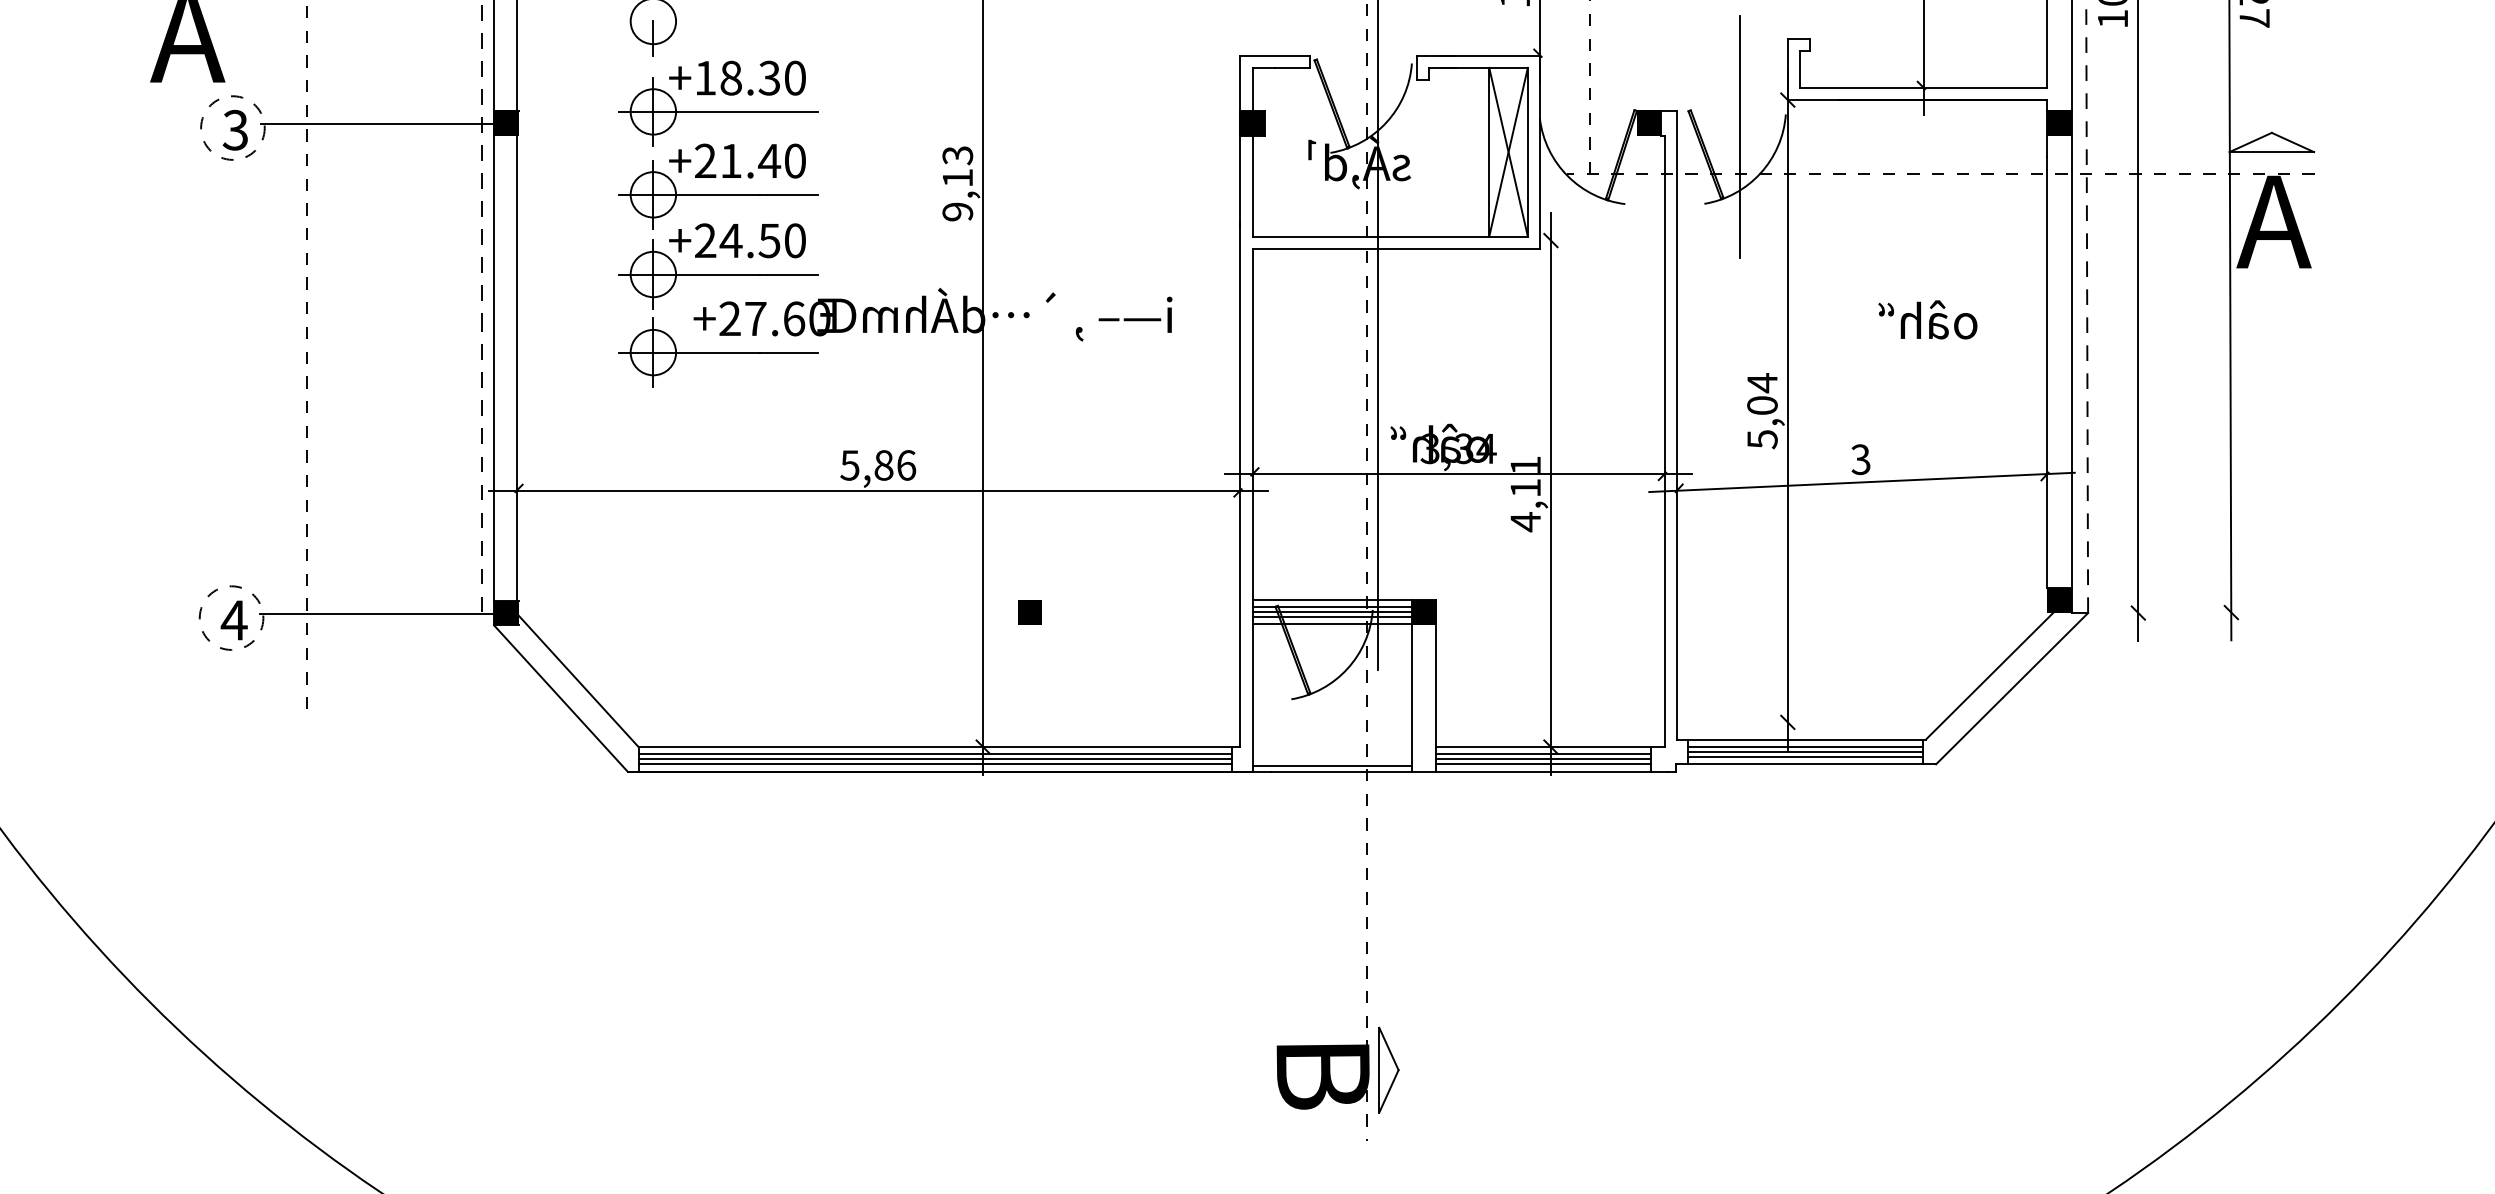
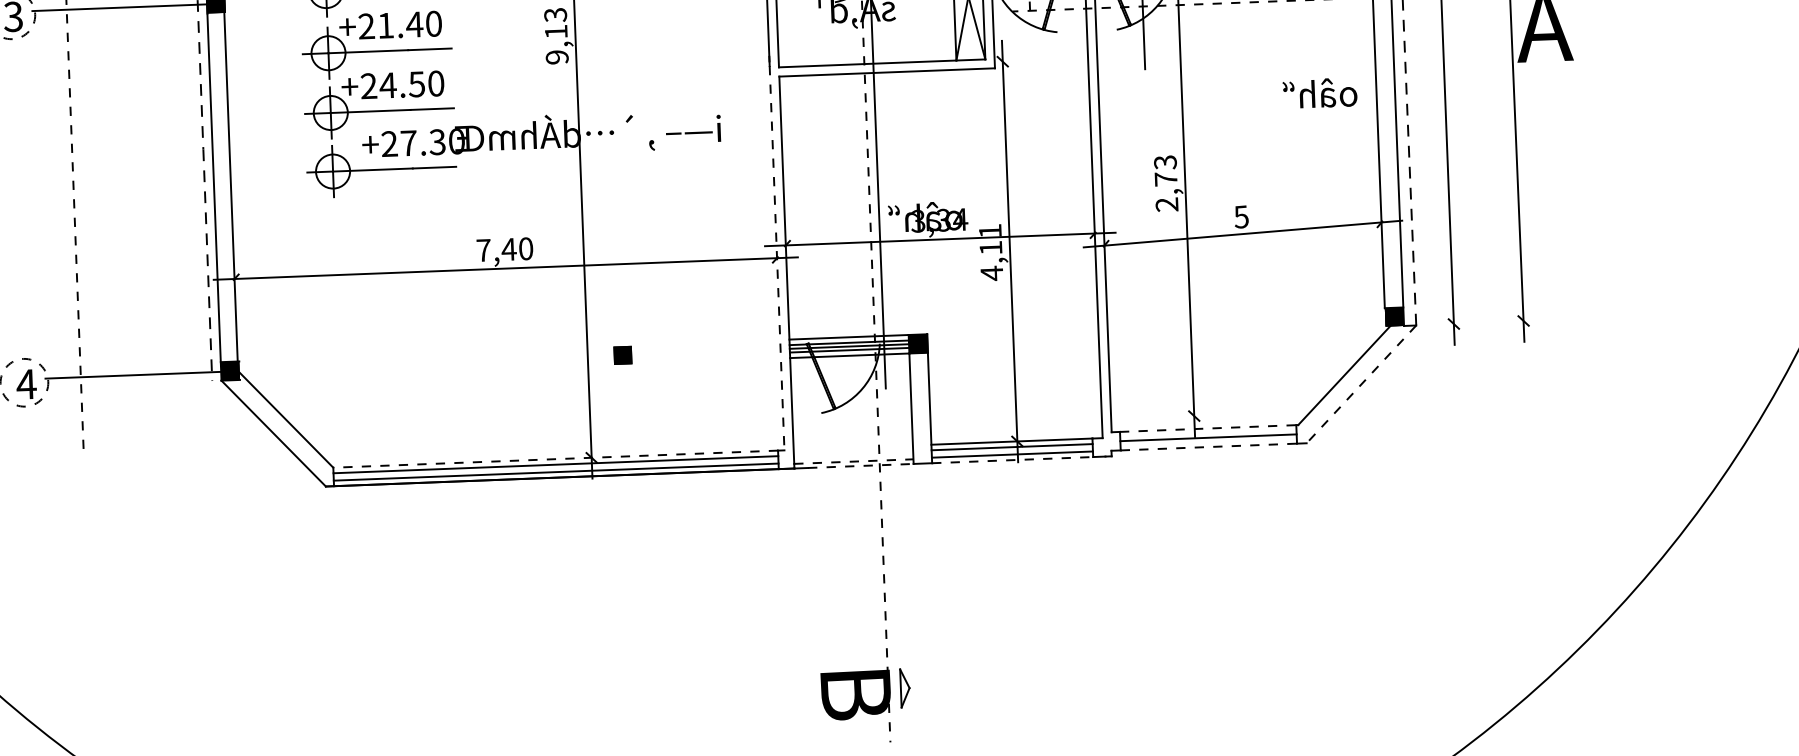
text: (794, 318) -> (437, 141), +27.60 -> +27.30
text: (1927, 319) -> (1319, 93), moved
text: (1762, 411) -> (1166, 183), 5,04 -> 2,73
text: (1860, 459) -> (1241, 216), 3 -> 5
text: (878, 465) -> (505, 249), 5,86 -> 7,40
line: (1240, 491) -> (777, 258), solid -> dashed
line: (2011, 689) -> (1361, 385), solid -> dashed
line: (1805, 739) -> (1207, 428), solid -> dashed
line: (935, 747) -> (555, 459), solid -> dashed
line: (1805, 747) -> (1208, 434), removed
line: (1805, 756) -> (1208, 441), removed
line: (934, 759) -> (555, 468), removed
line: (1543, 759) -> (1012, 450), removed
line: (1805, 764) -> (1208, 447), solid -> dashed
line: (1332, 765) -> (854, 461), solid -> dashed
line: (1341, 771) -> (861, 465), solid -> dashed
line: (1544, 771) -> (1013, 459), solid -> dashed
part: (1388, 1069) -> (904, 687), size x0.6

